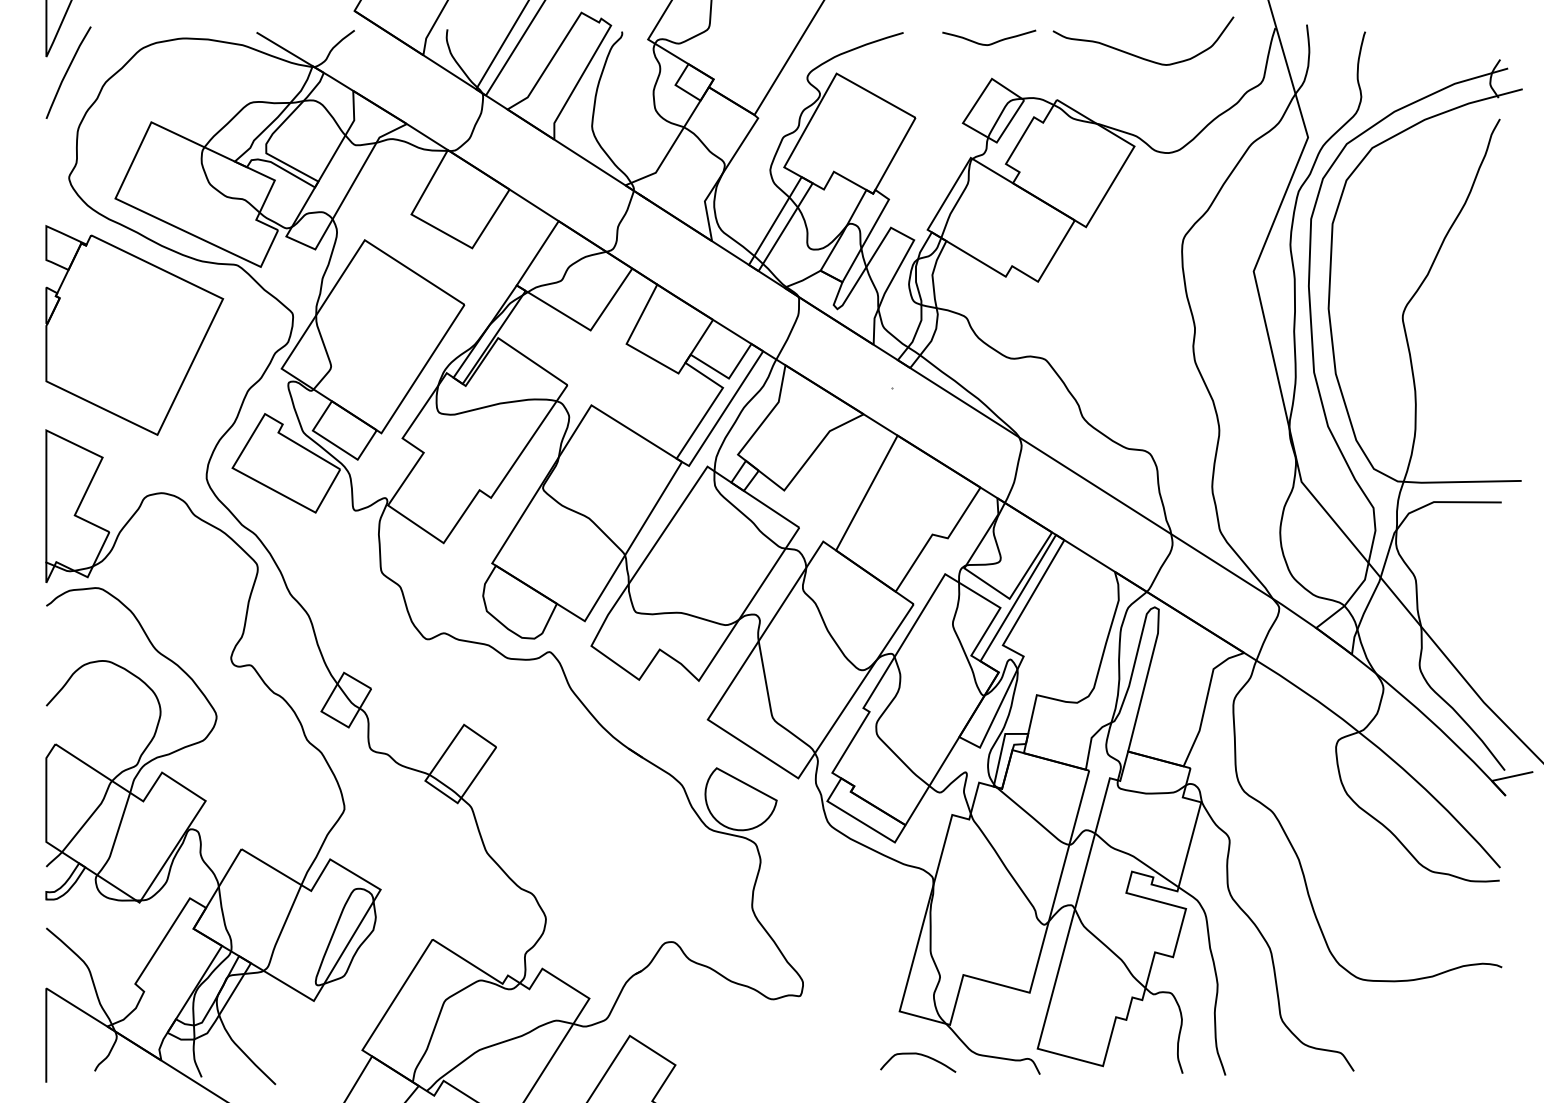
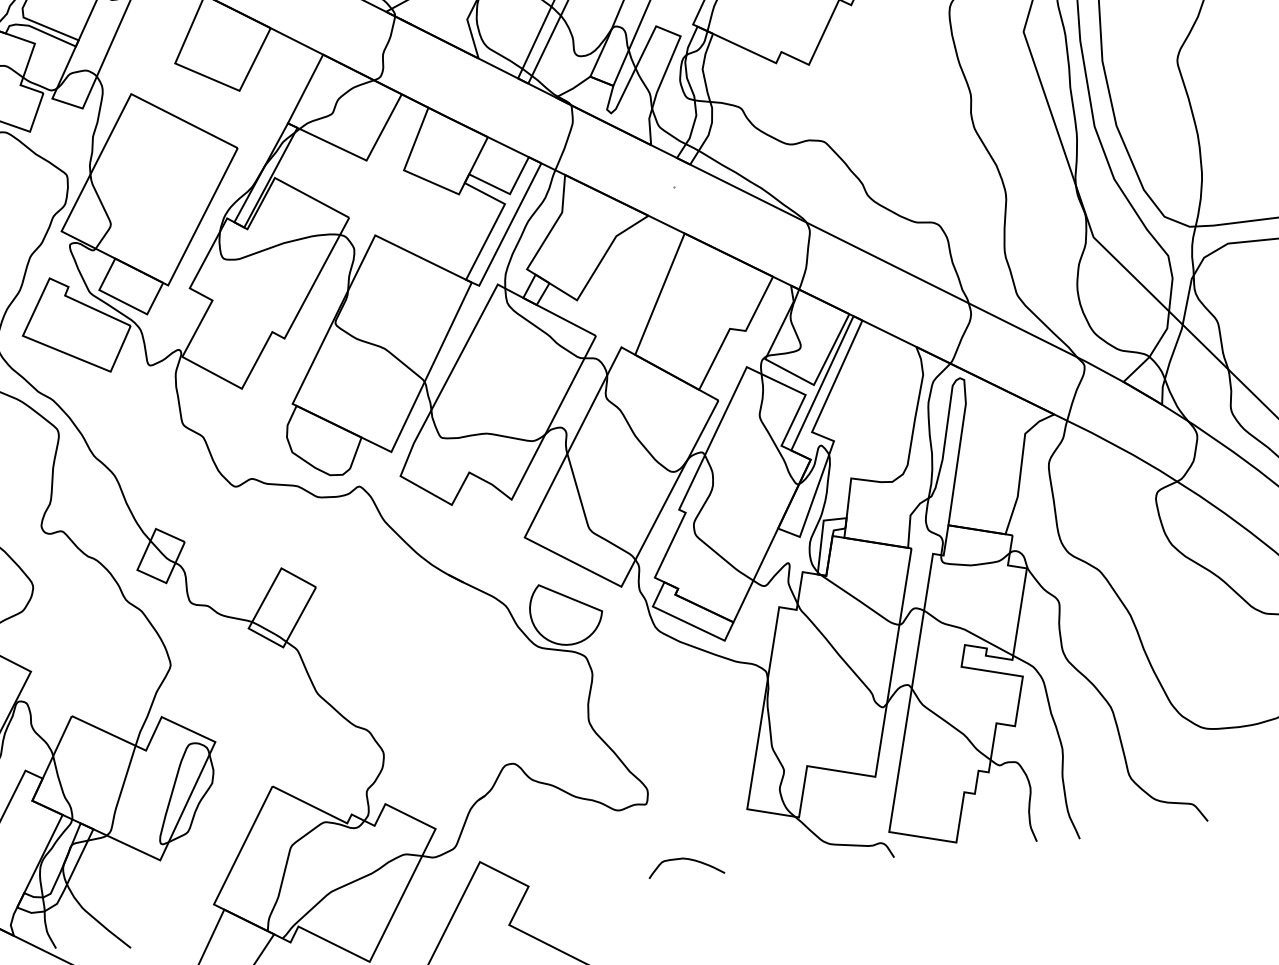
curve: (919, 1055) -> (686, 860), moved

